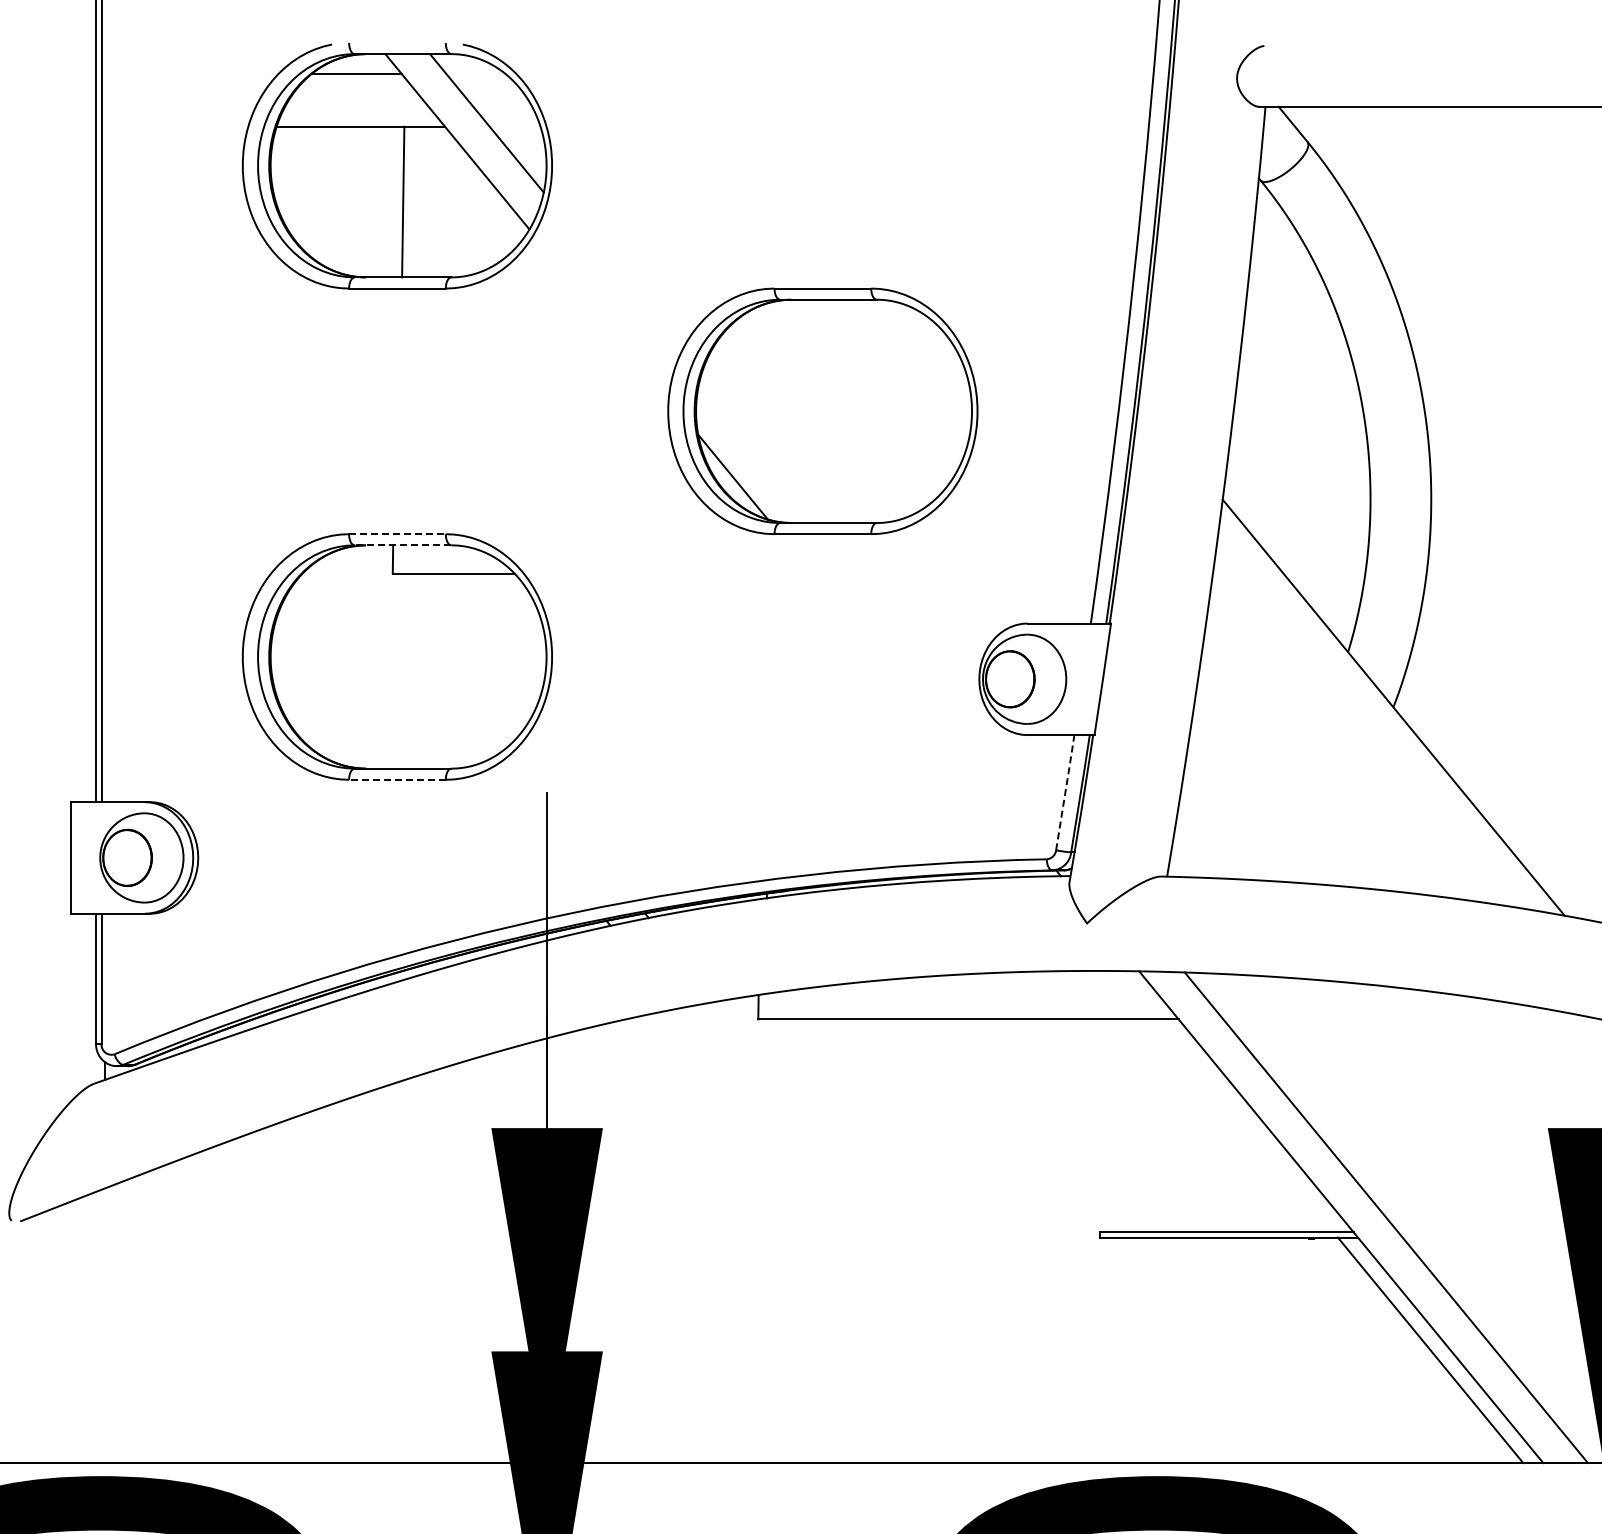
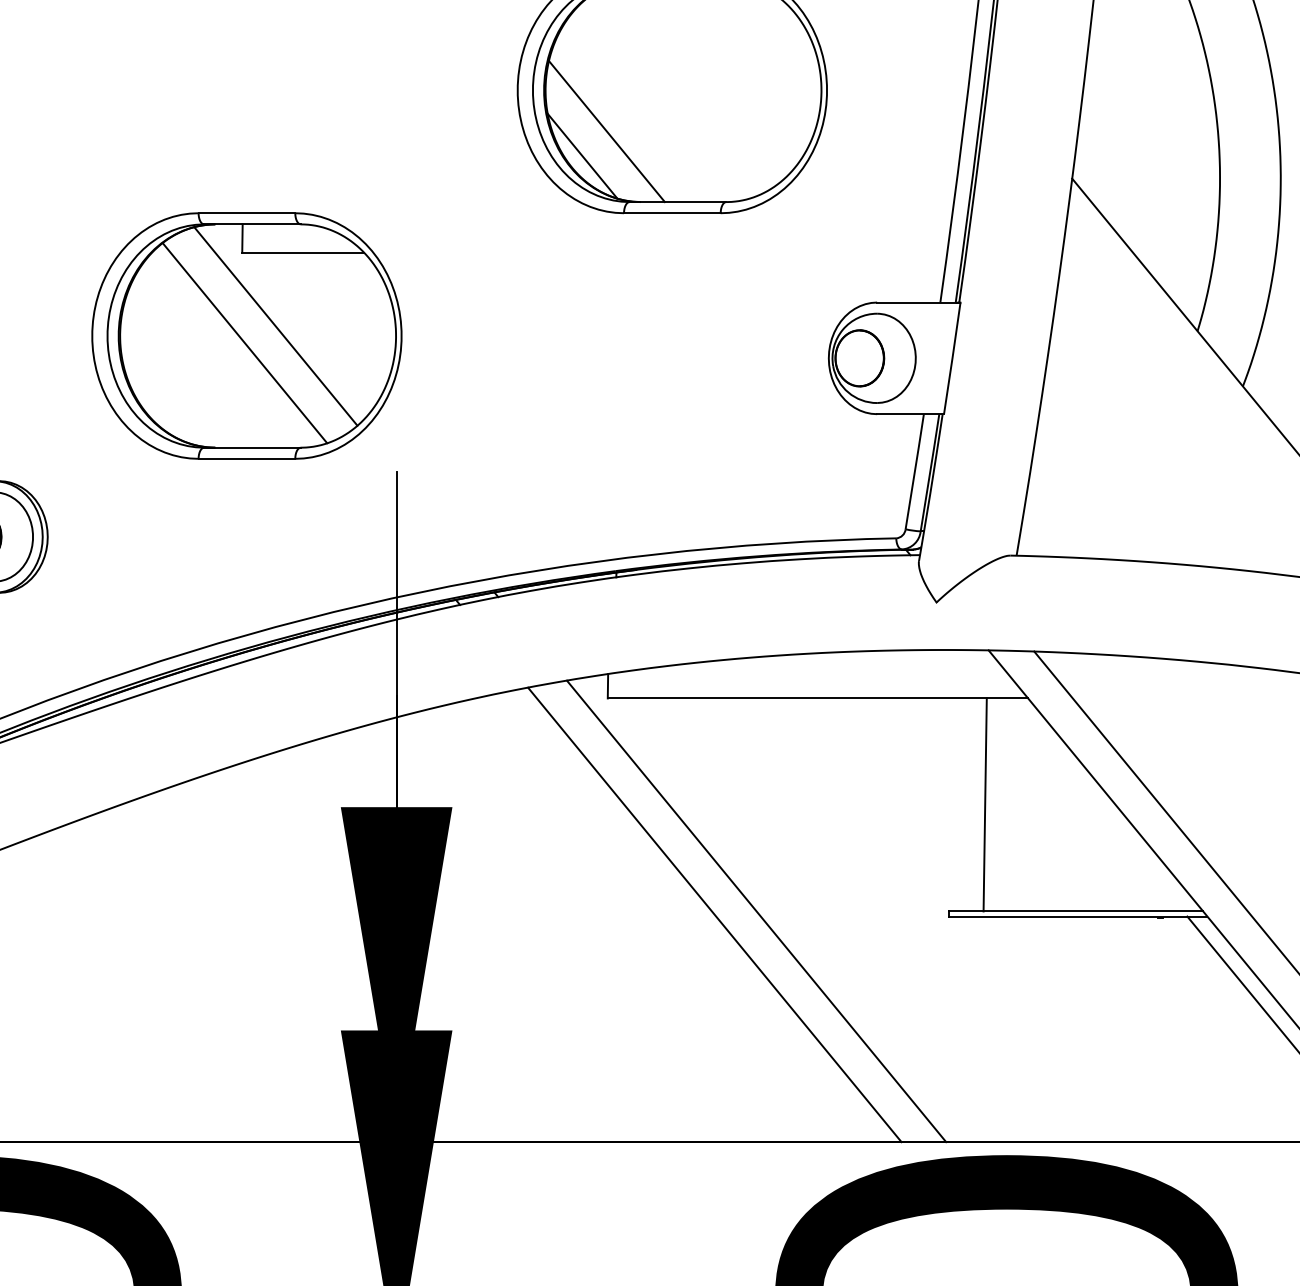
line: (757, 452) -> (606, 131), added
line: (397, 534) -> (246, 213), dashed -> solid
line: (402, 545) -> (251, 224), dashed -> solid
line: (425, 647) -> (274, 326), added
line: (395, 664) -> (244, 343), added
line: (396, 779) -> (245, 458), dashed -> solid
line: (1065, 791) -> (914, 470), dashed -> solid
line: (1135, 1125) -> (984, 804), added
line: (906, 1232) -> (755, 911), added
line: (865, 1235) -> (714, 914), added

